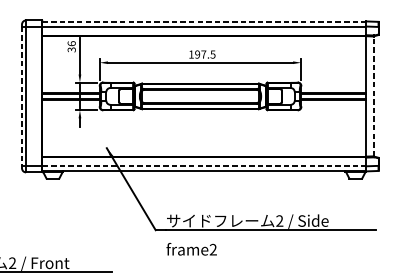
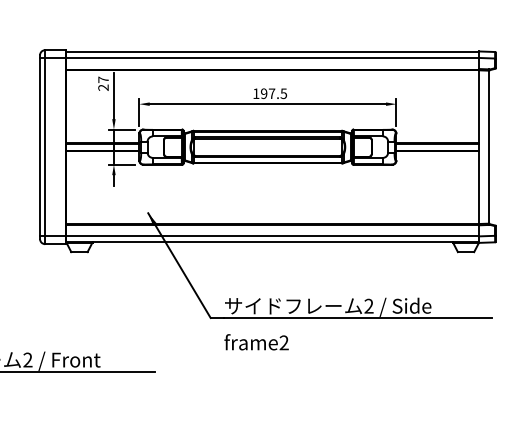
line: (204, 22) -> (272, 52), dashed -> solid
text: (71, 46) -> (103, 83), 36 -> 27
line: (374, 95) -> (489, 146), dashed -> solid
line: (22, 96) -> (40, 147), dashed -> solid
line: (204, 166) -> (272, 236), dashed -> solid

